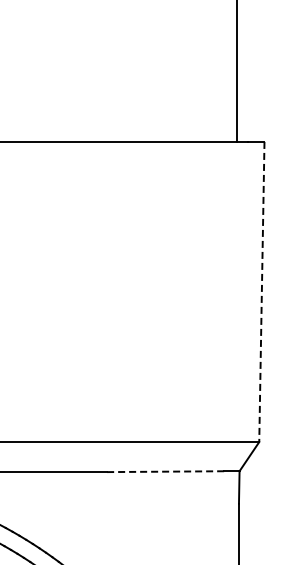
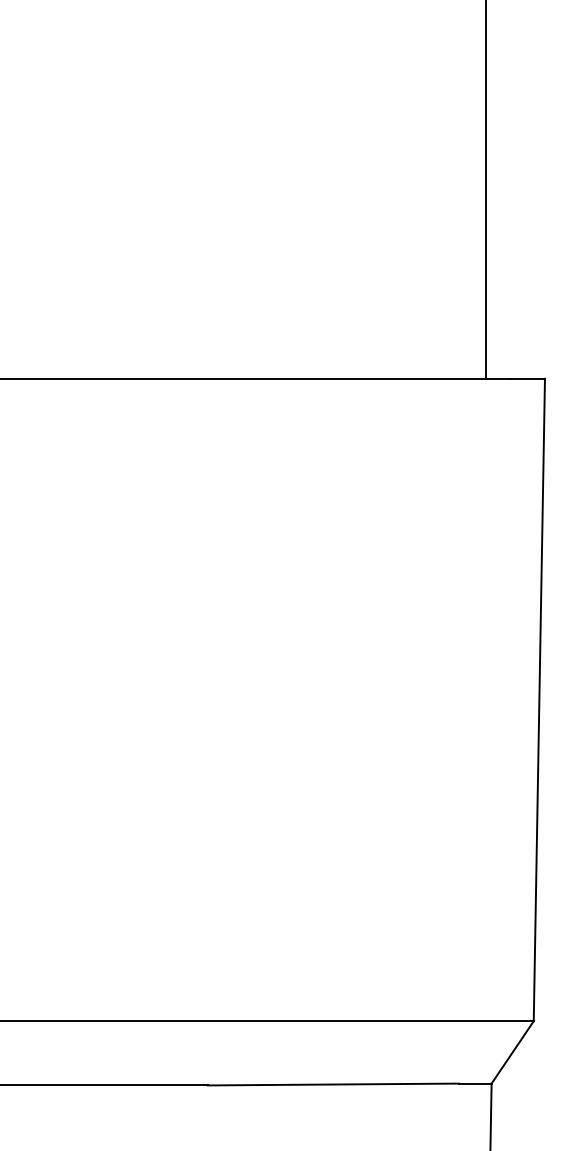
line: (261, 292) -> (538, 701), dashed -> solid
line: (165, 471) -> (333, 1084), dashed -> solid

